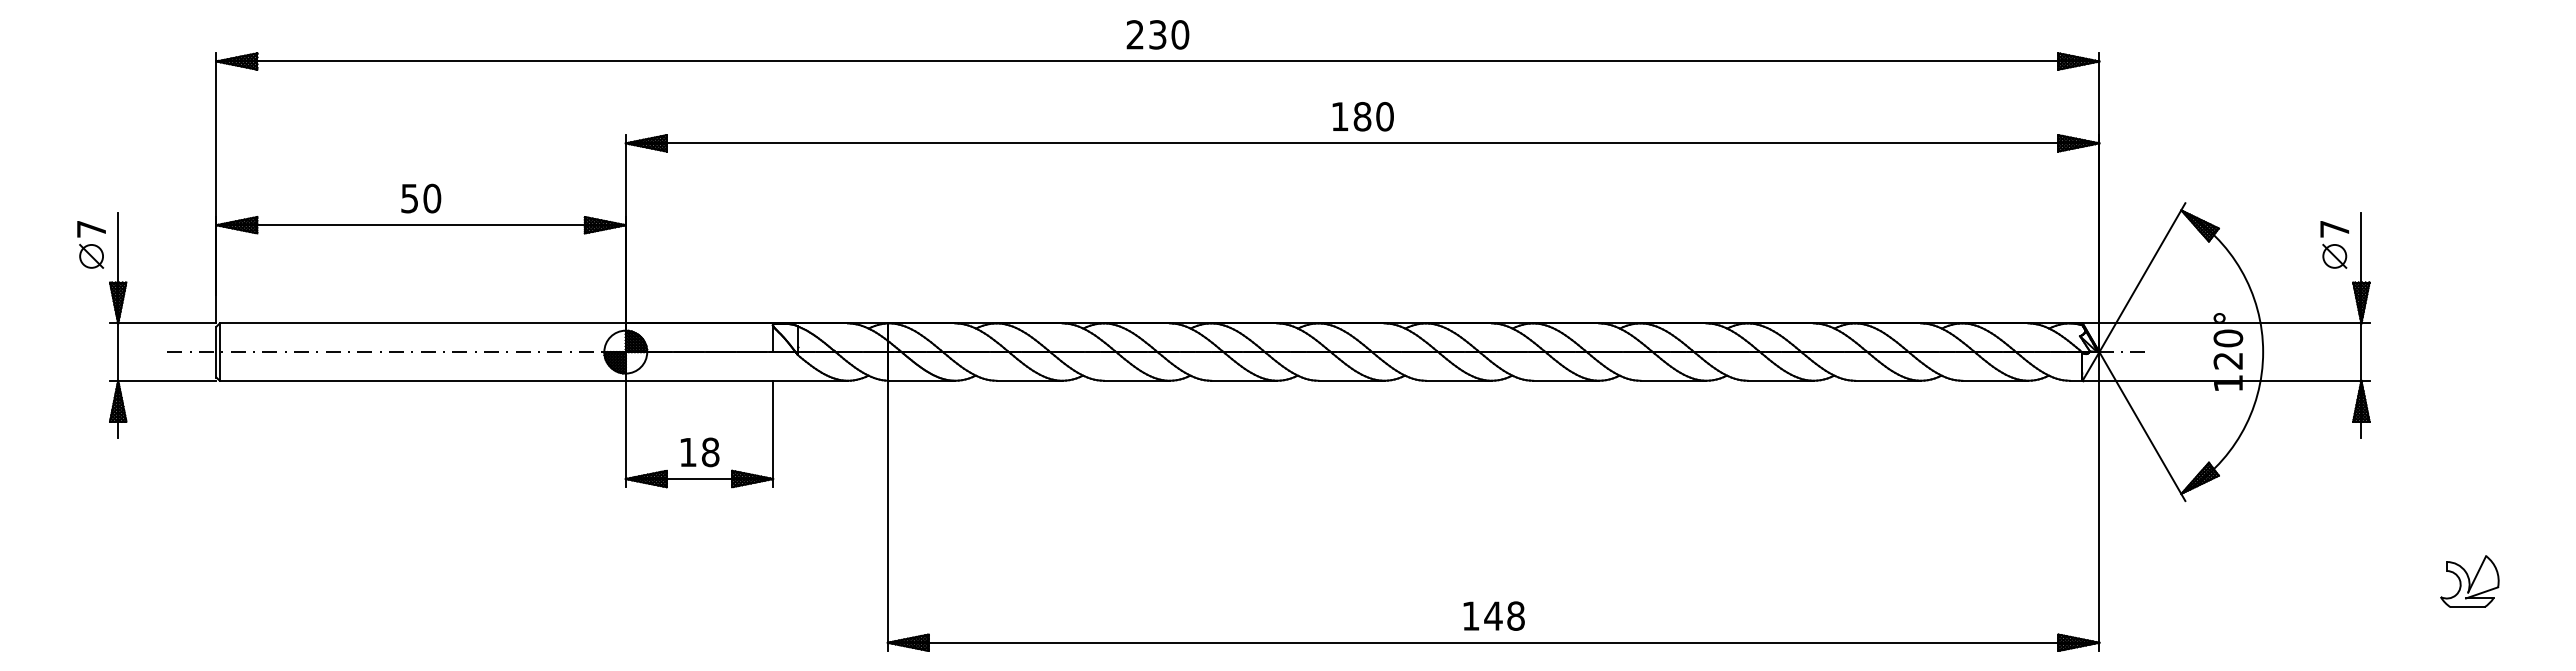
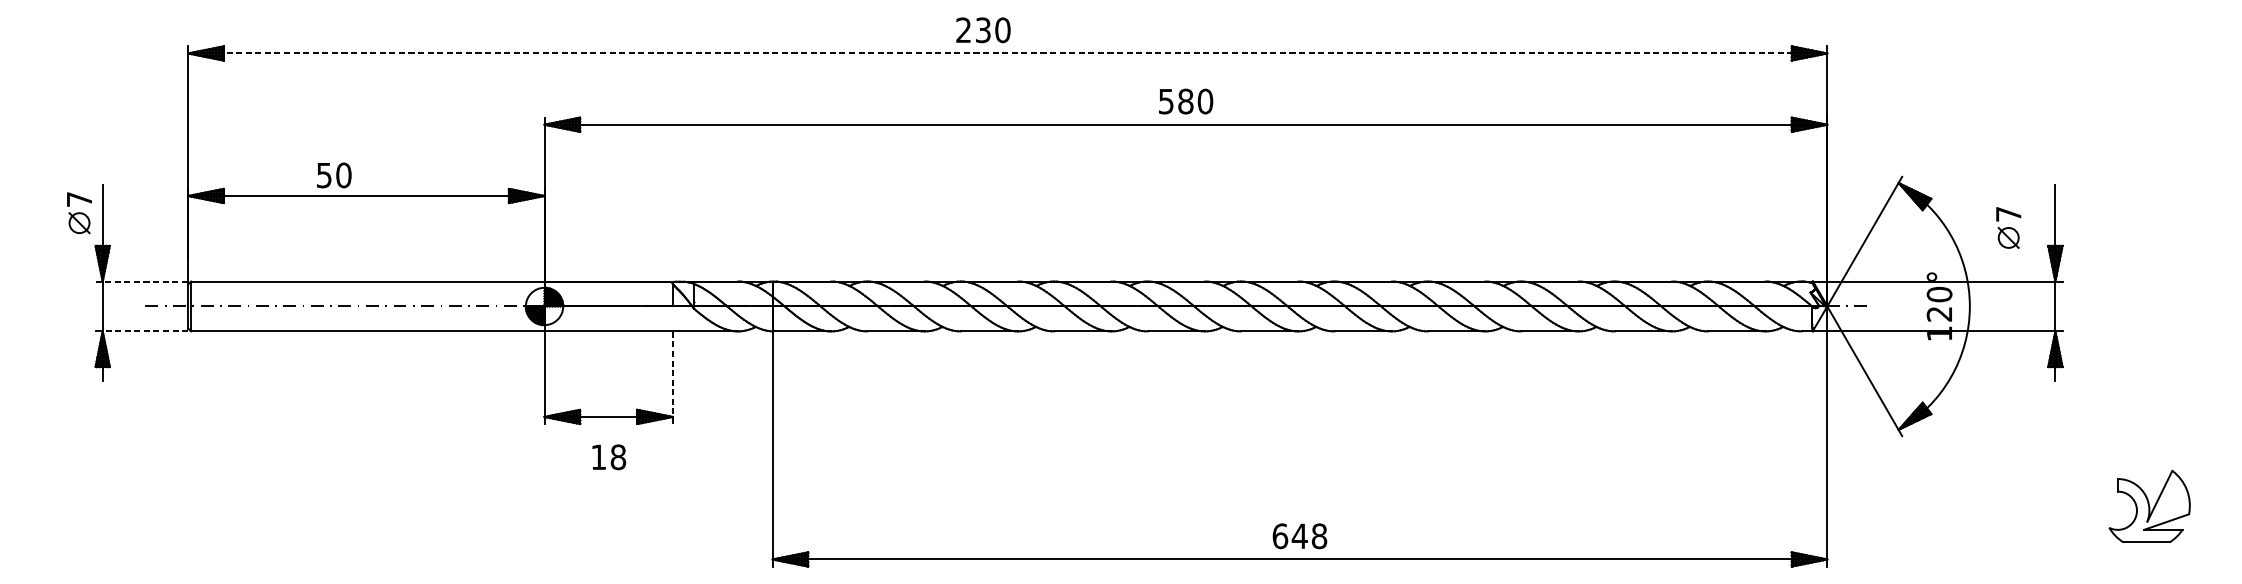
text: (1157, 34) -> (983, 29), moved
line: (1158, 61) -> (1008, 53), solid -> dashed
text: (1339, 116) -> (1165, 101), 180 -> 580
text: (421, 198) -> (334, 175), moved
part: (2334, 244) -> (2008, 227), moved
line: (163, 323) -> (142, 281), solid -> dashed
line: (166, 380) -> (144, 331), solid -> dashed
line: (773, 433) -> (673, 377), solid -> dashed
text: (699, 452) -> (608, 457), moved
part: (2469, 581) -> (2149, 506), size x1.6
text: (1471, 615) -> (1280, 535), 148 -> 648

